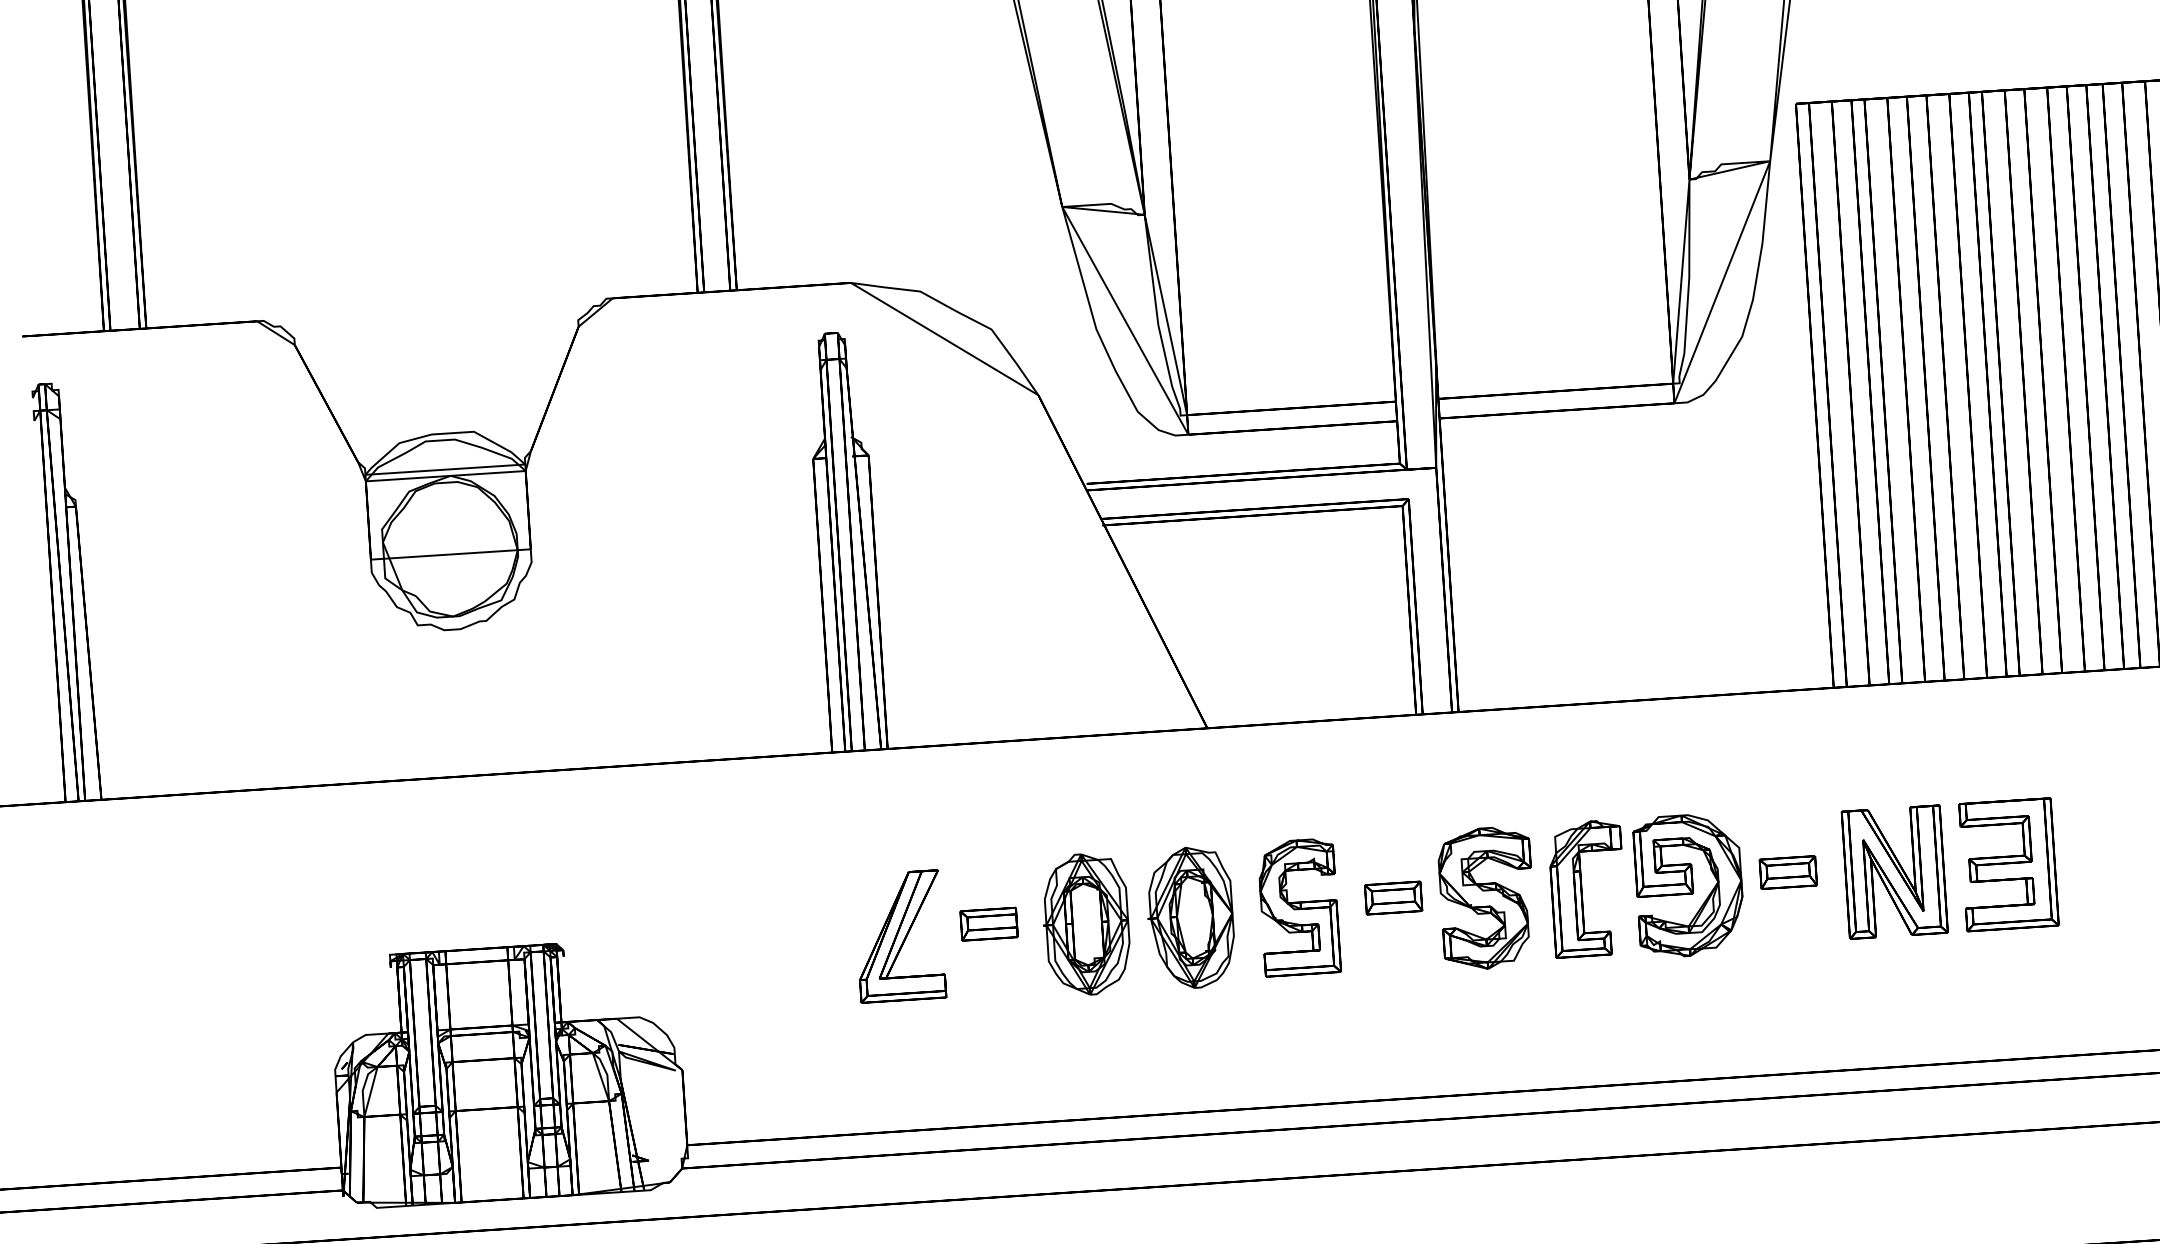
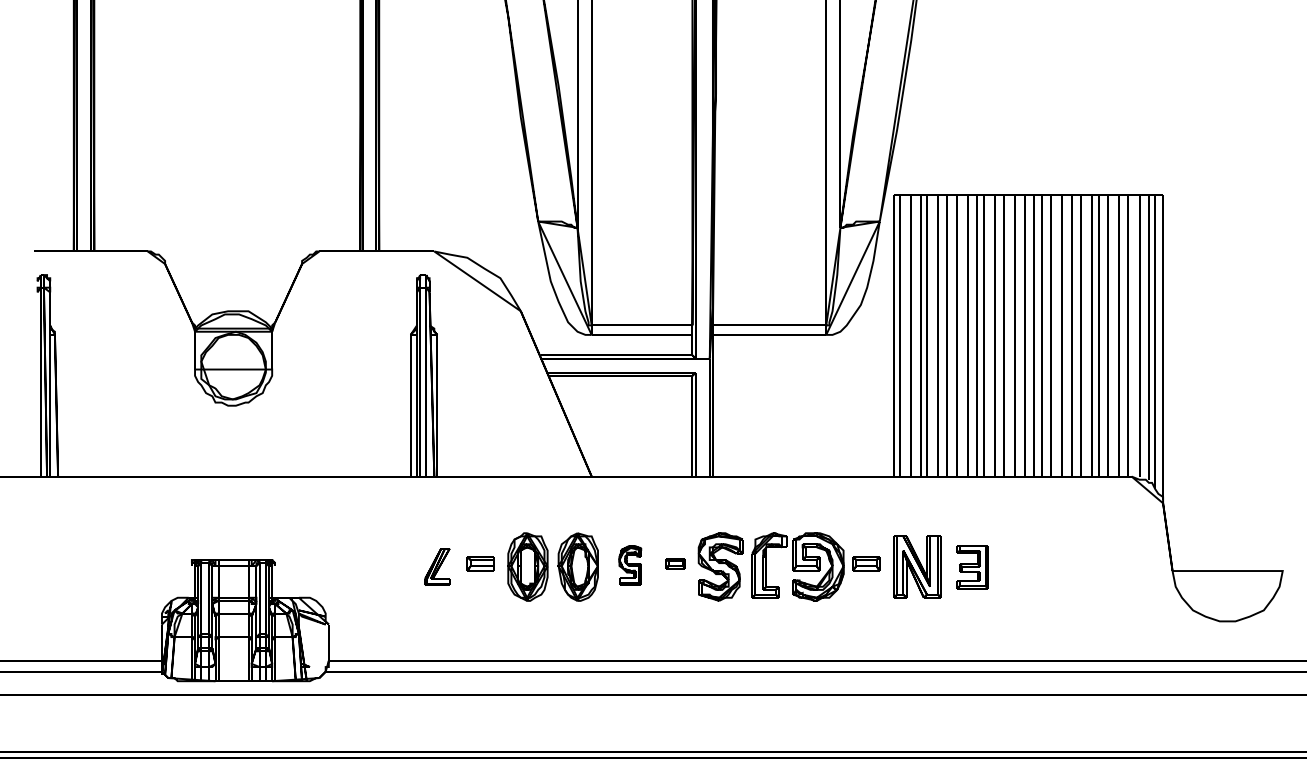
part: (2008, 863) -> (972, 566), size x0.7
part: (1392, 897) -> (675, 563), size x0.7
part: (1299, 907) -> (630, 565), size x0.6
part: (899, 935) -> (437, 566), size x0.6

